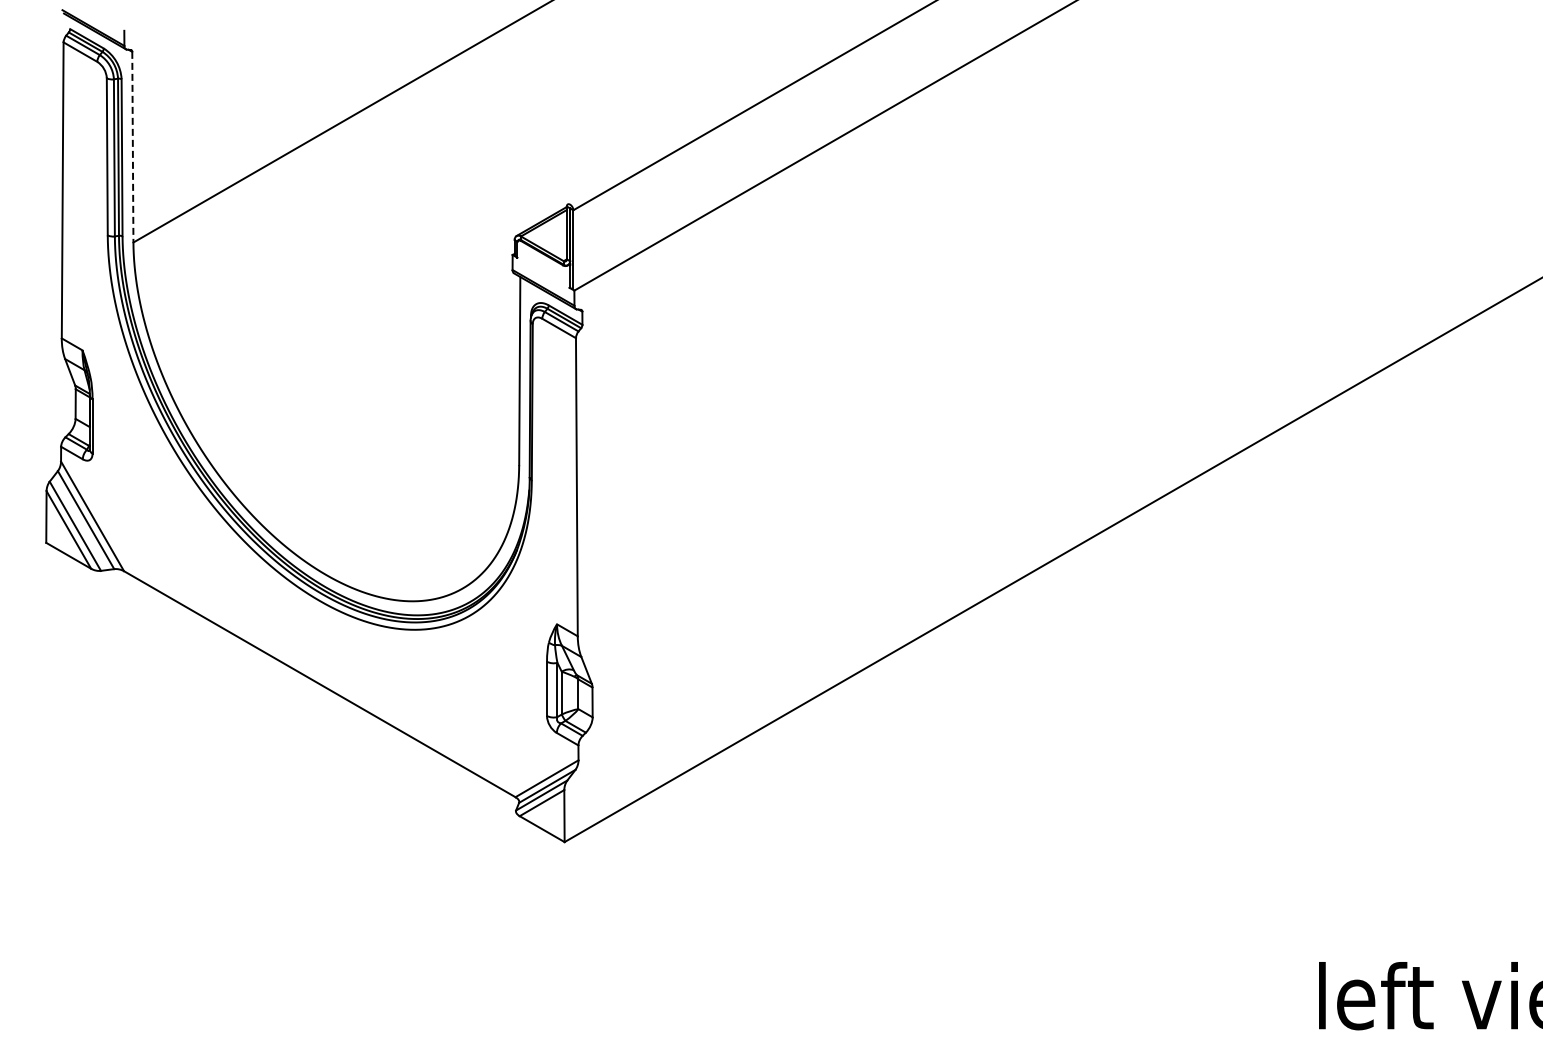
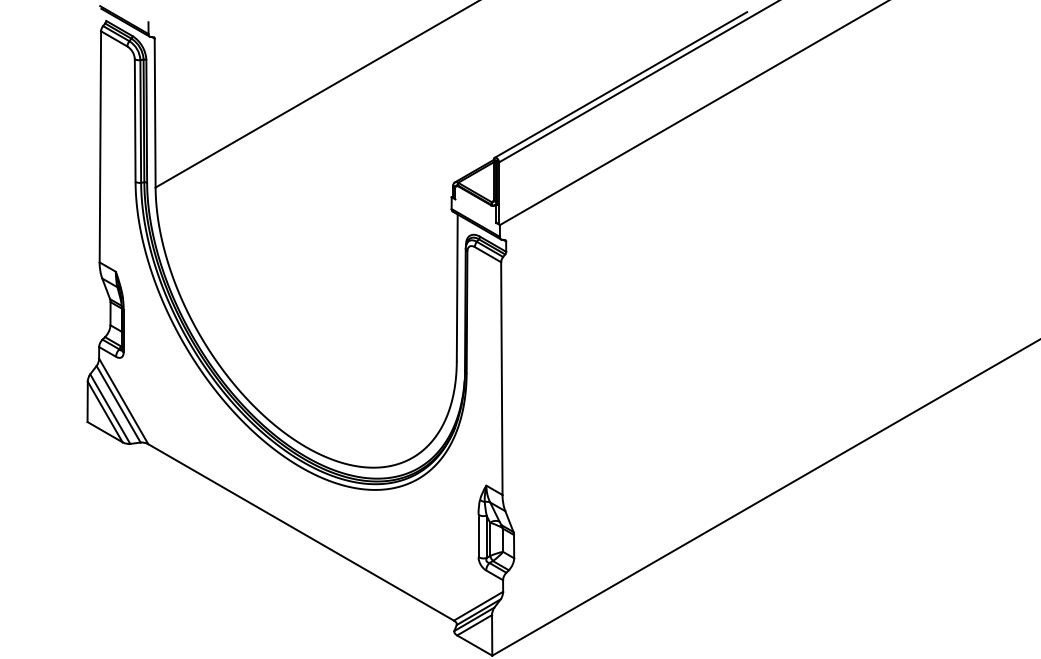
line: (729, 110) -> (621, 84), added
line: (132, 147) -> (154, 113), dashed -> solid

